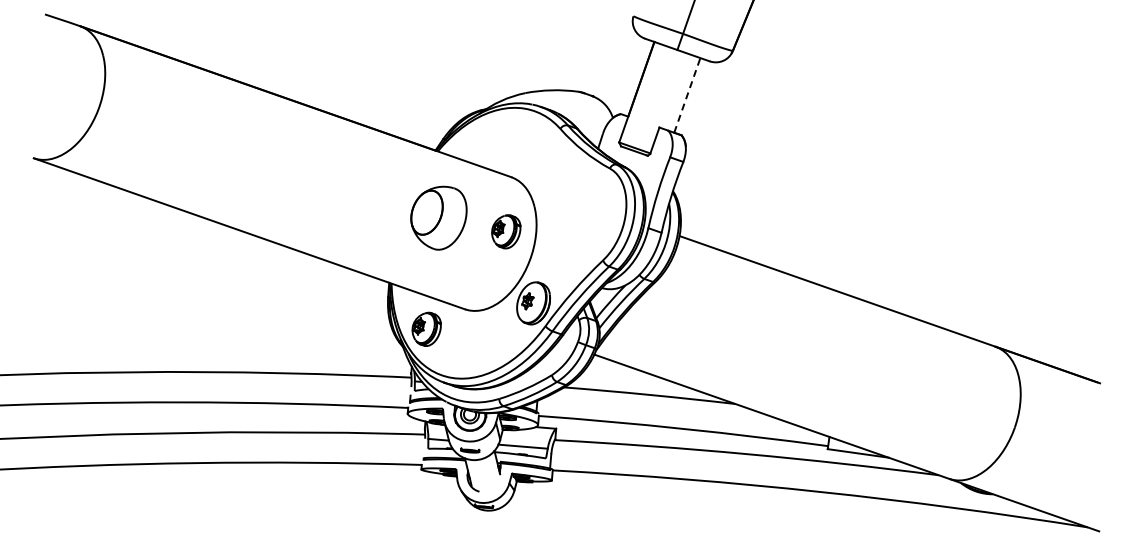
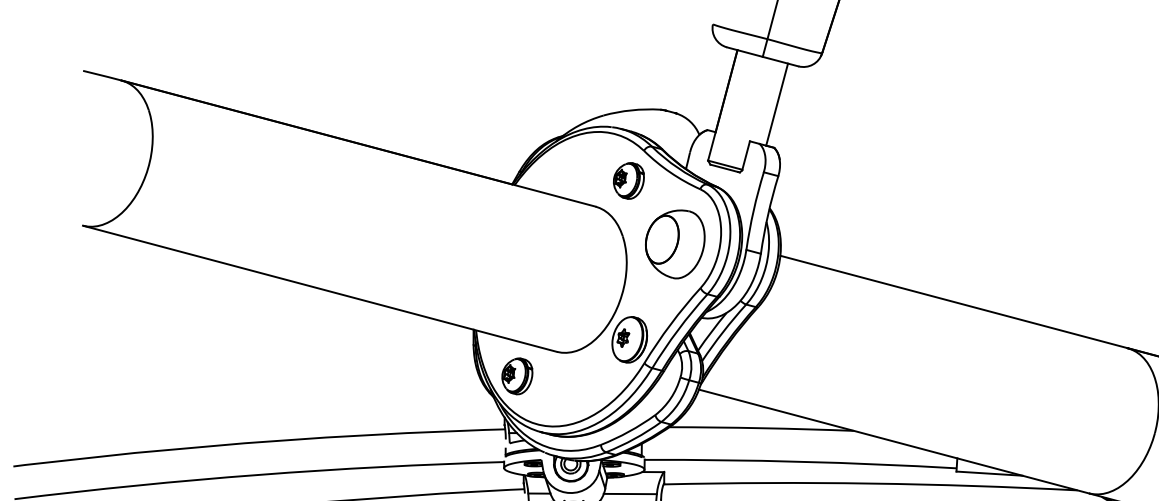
line: (687, 95) -> (777, 104), dashed -> solid
part: (438, 217) -> (674, 243), moved
part: (506, 231) -> (629, 180), moved

